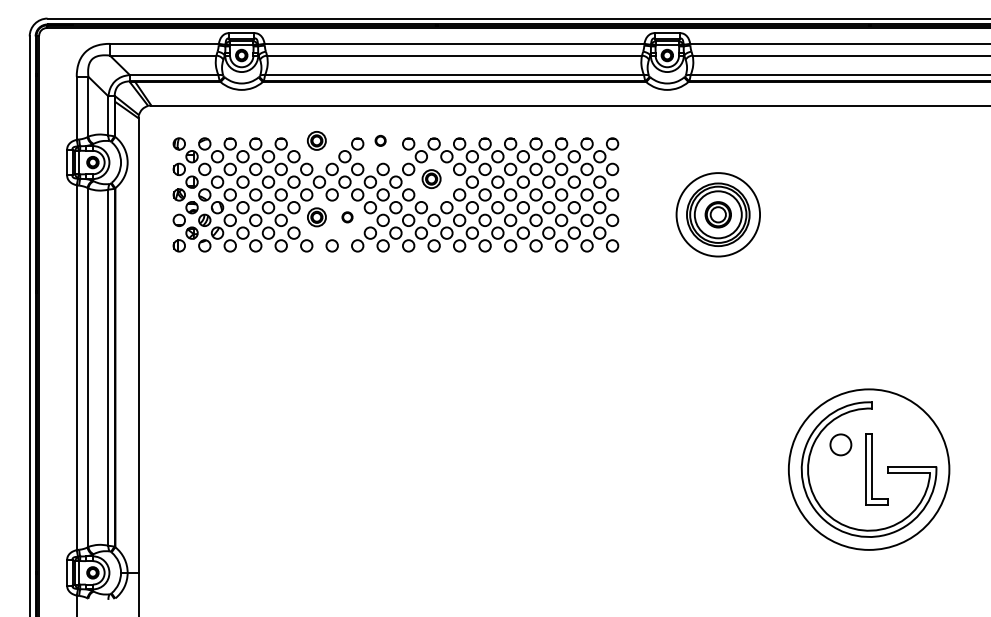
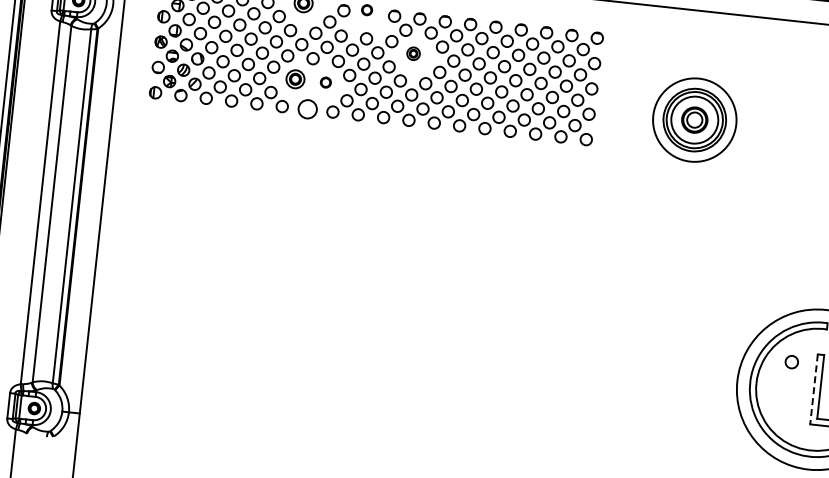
part: (431, 179) -> (413, 54), size x0.7
circle: (331, 245) -> (306, 108), size x1.6
circle: (840, 444) -> (791, 361), size x0.6
line: (865, 470) -> (813, 390), solid -> dashed

